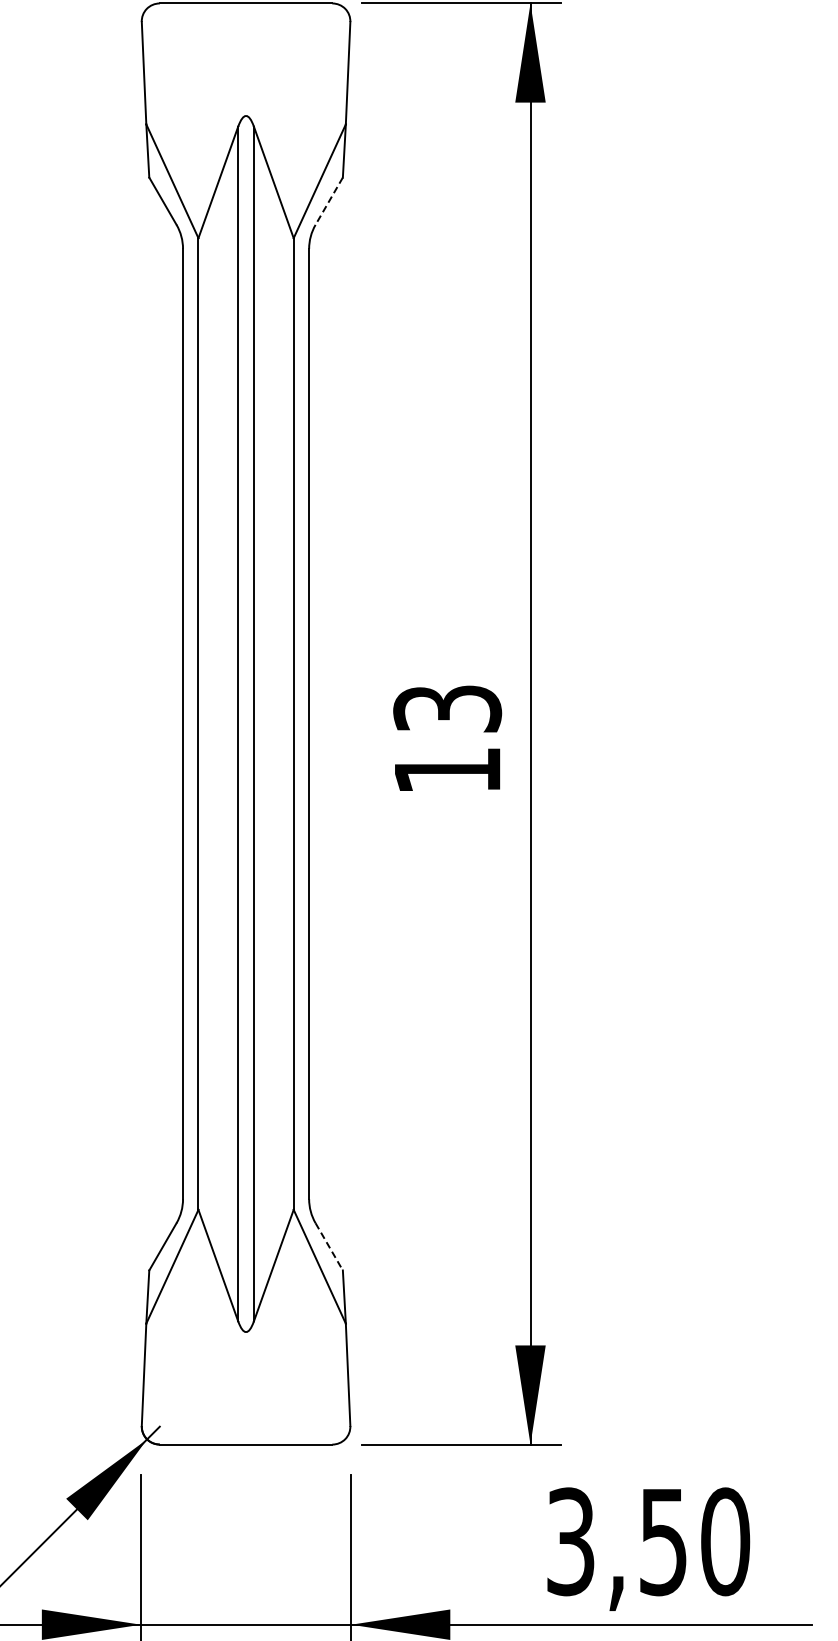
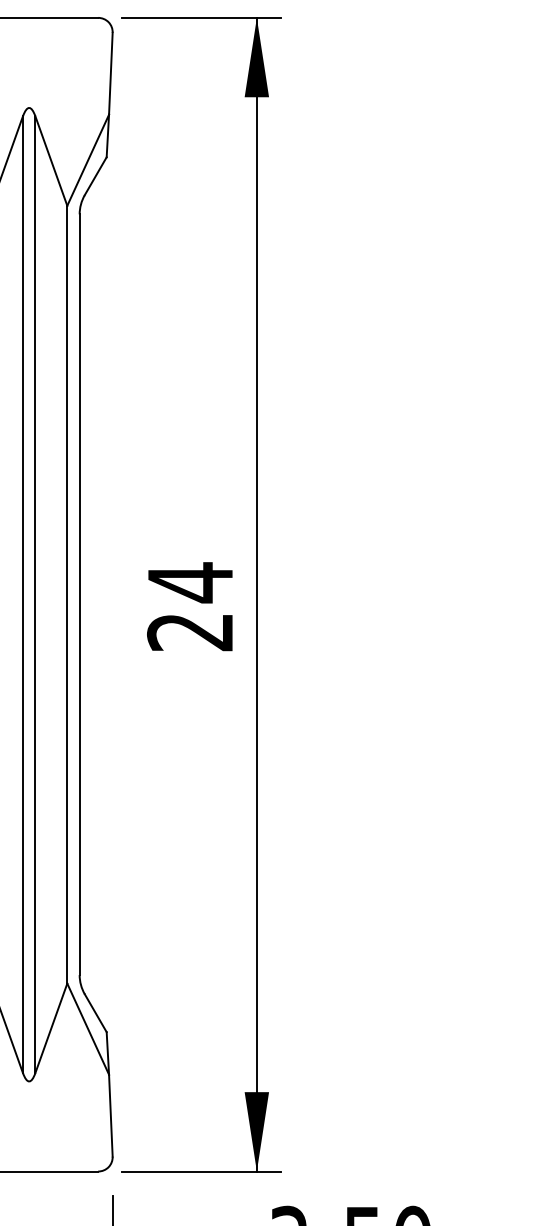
line: (328, 201) -> (95, 176), dashed -> solid
text: (447, 738) -> (190, 606), 13 -> 24
line: (329, 1247) -> (95, 1013), dashed -> solid

